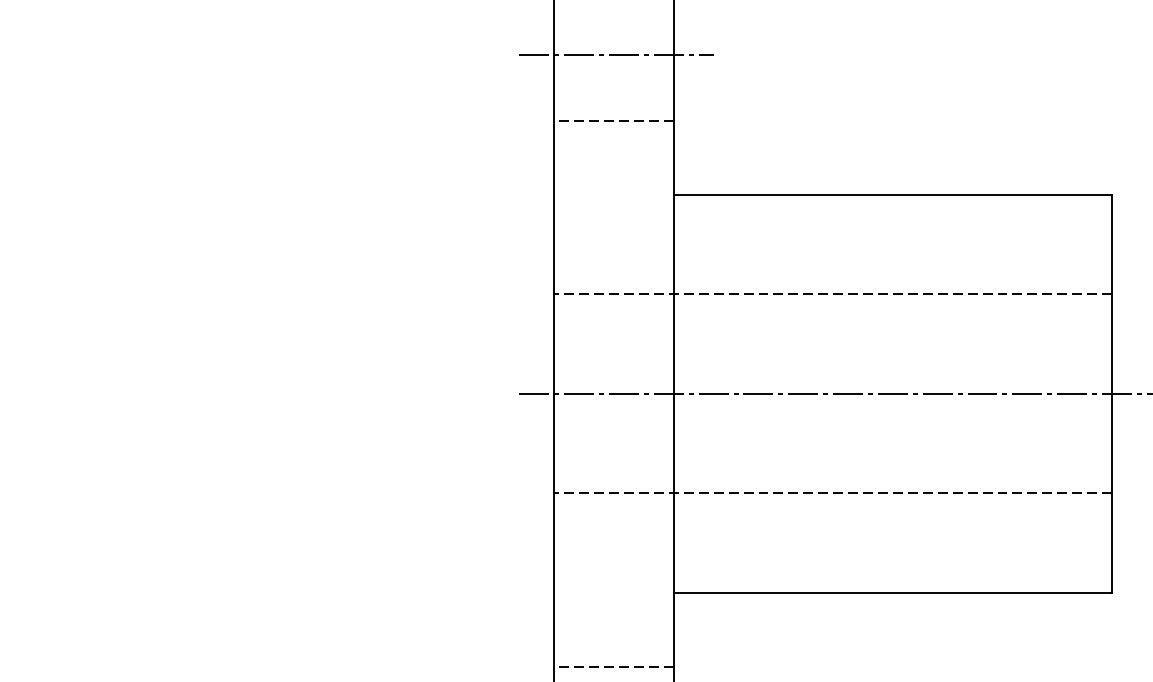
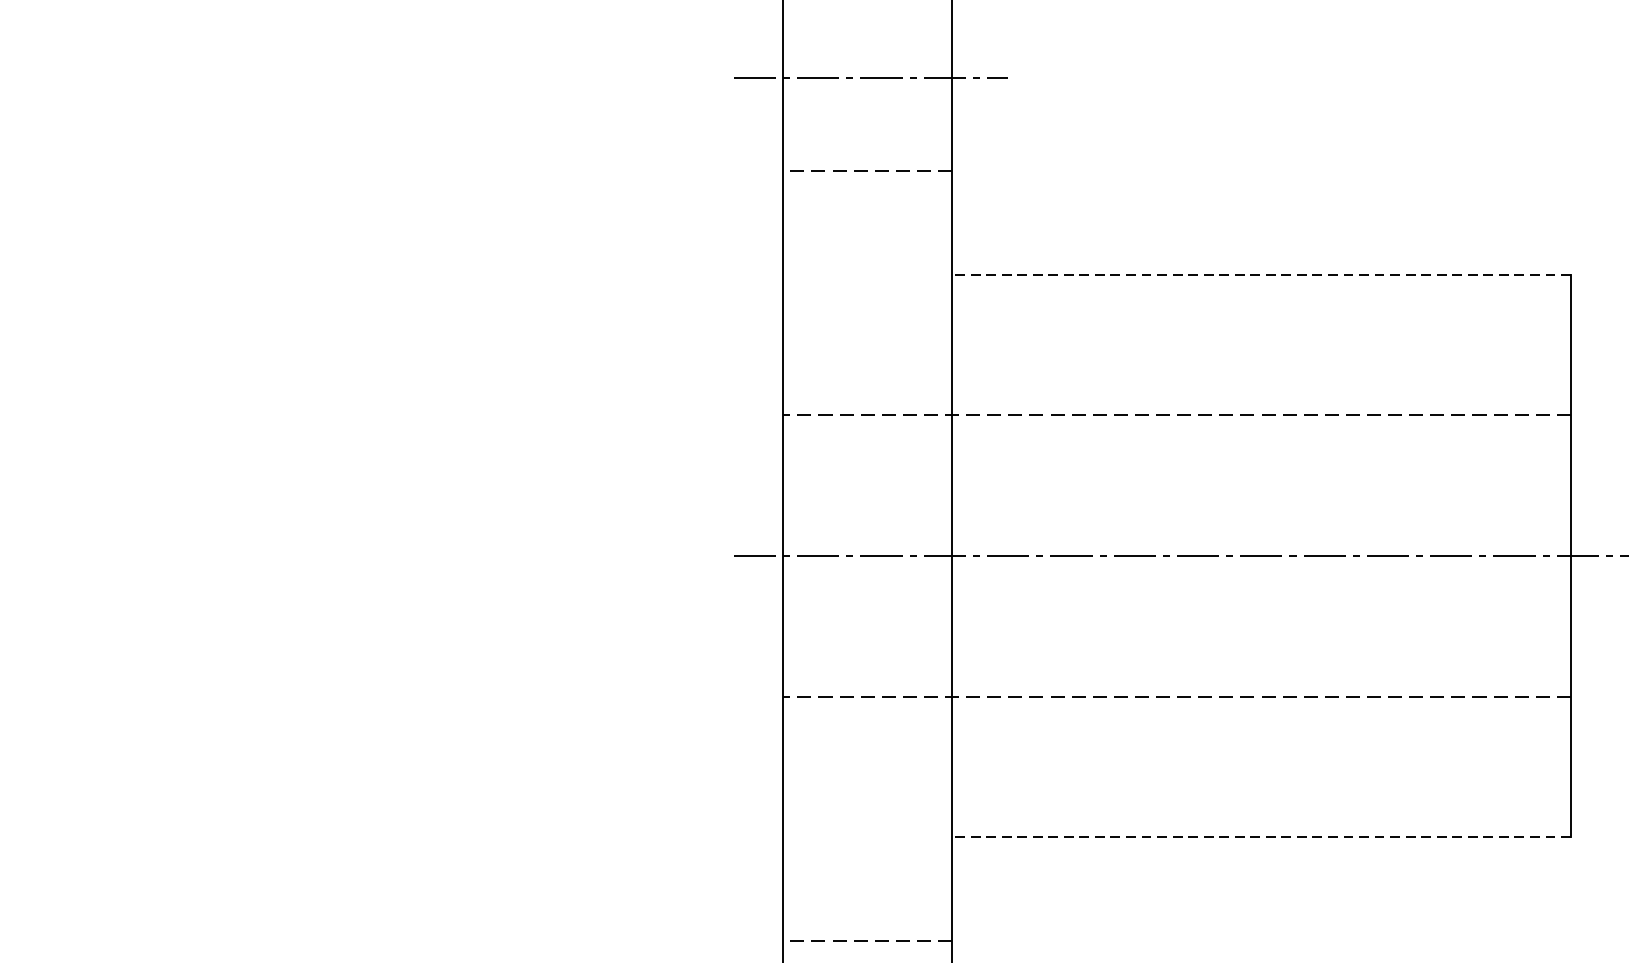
line: (892, 194) -> (1260, 274), solid -> dashed
line: (892, 592) -> (1260, 836), solid -> dashed

